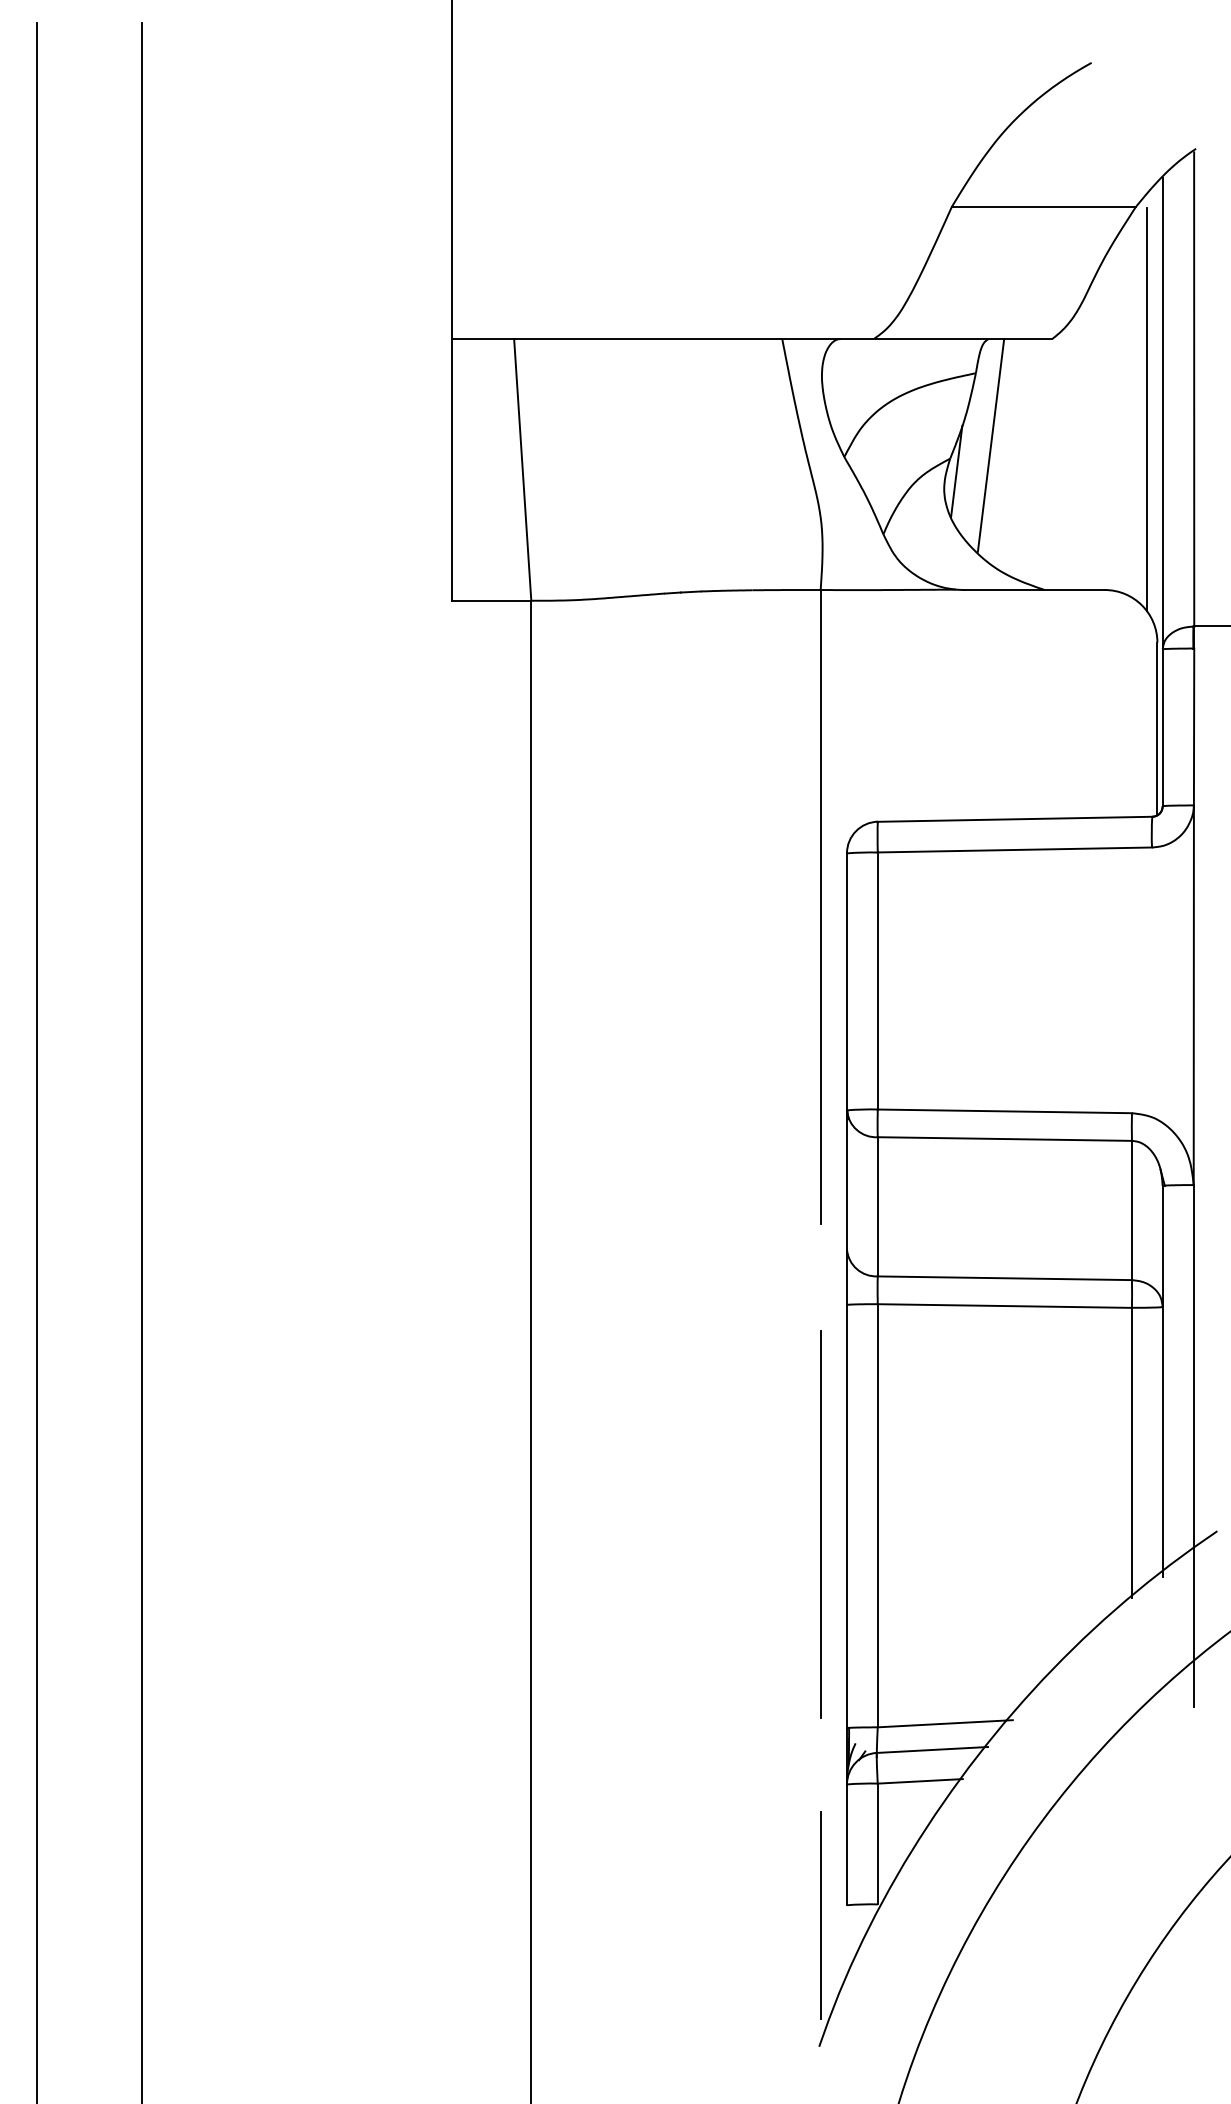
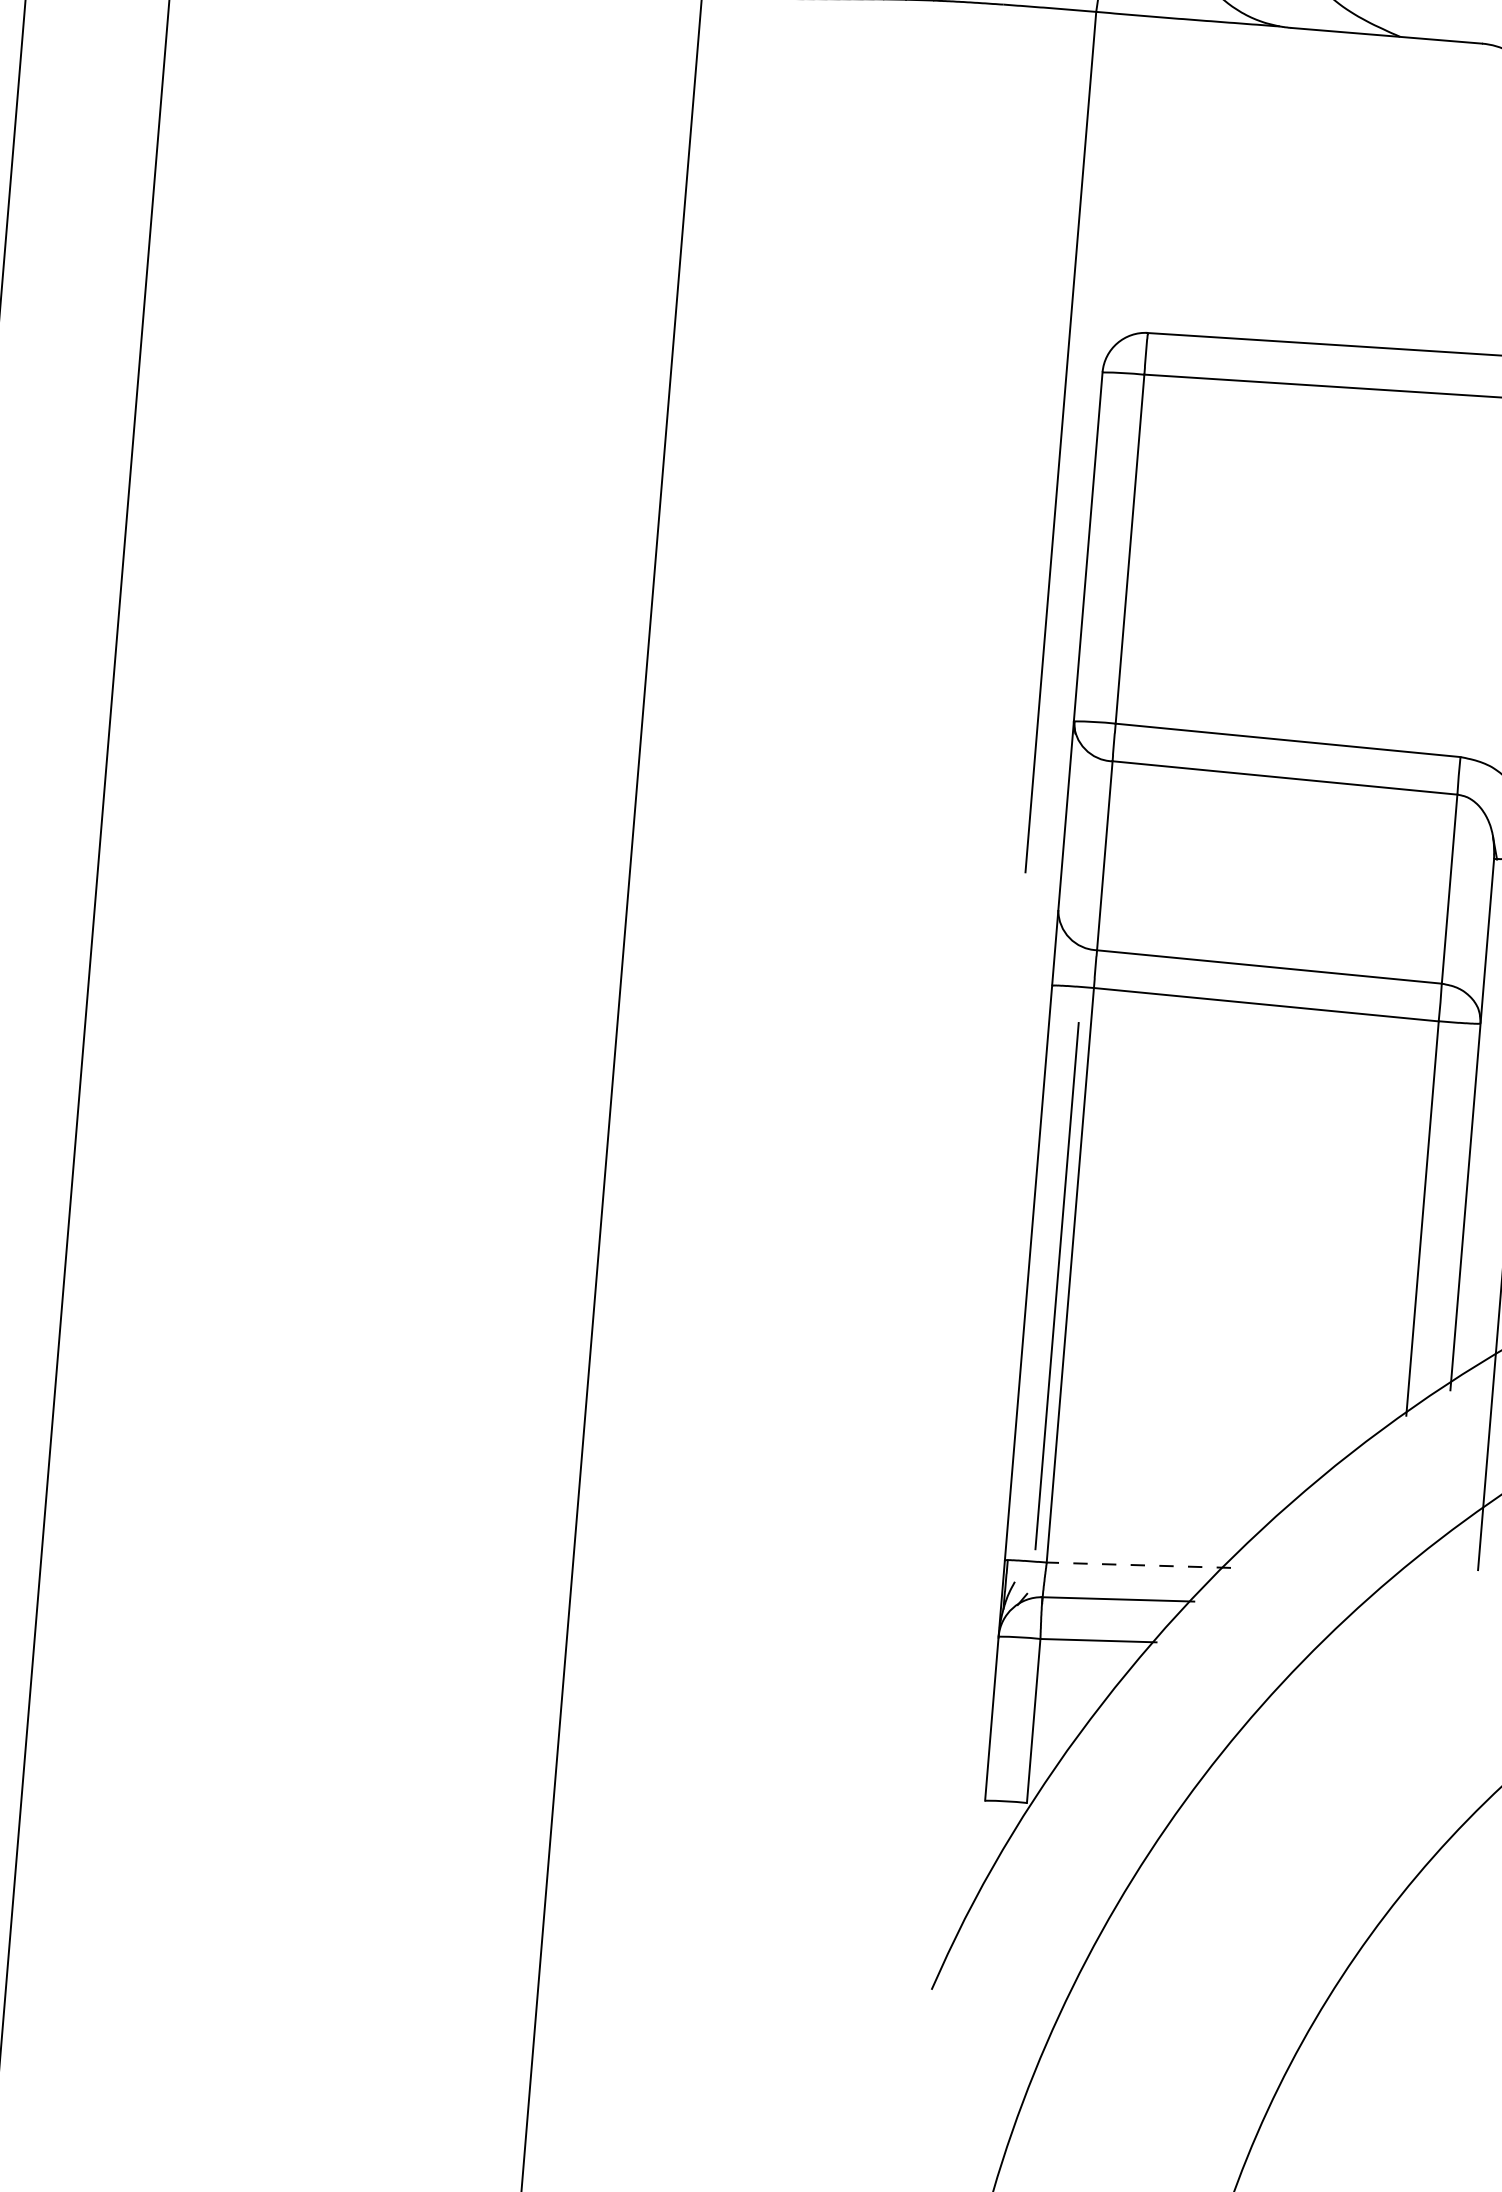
line: (820, 1524) -> (1056, 1286), moved
line: (945, 1723) -> (1139, 1564), solid -> dashed
line: (820, 1915) -> (948, 1811), removed

